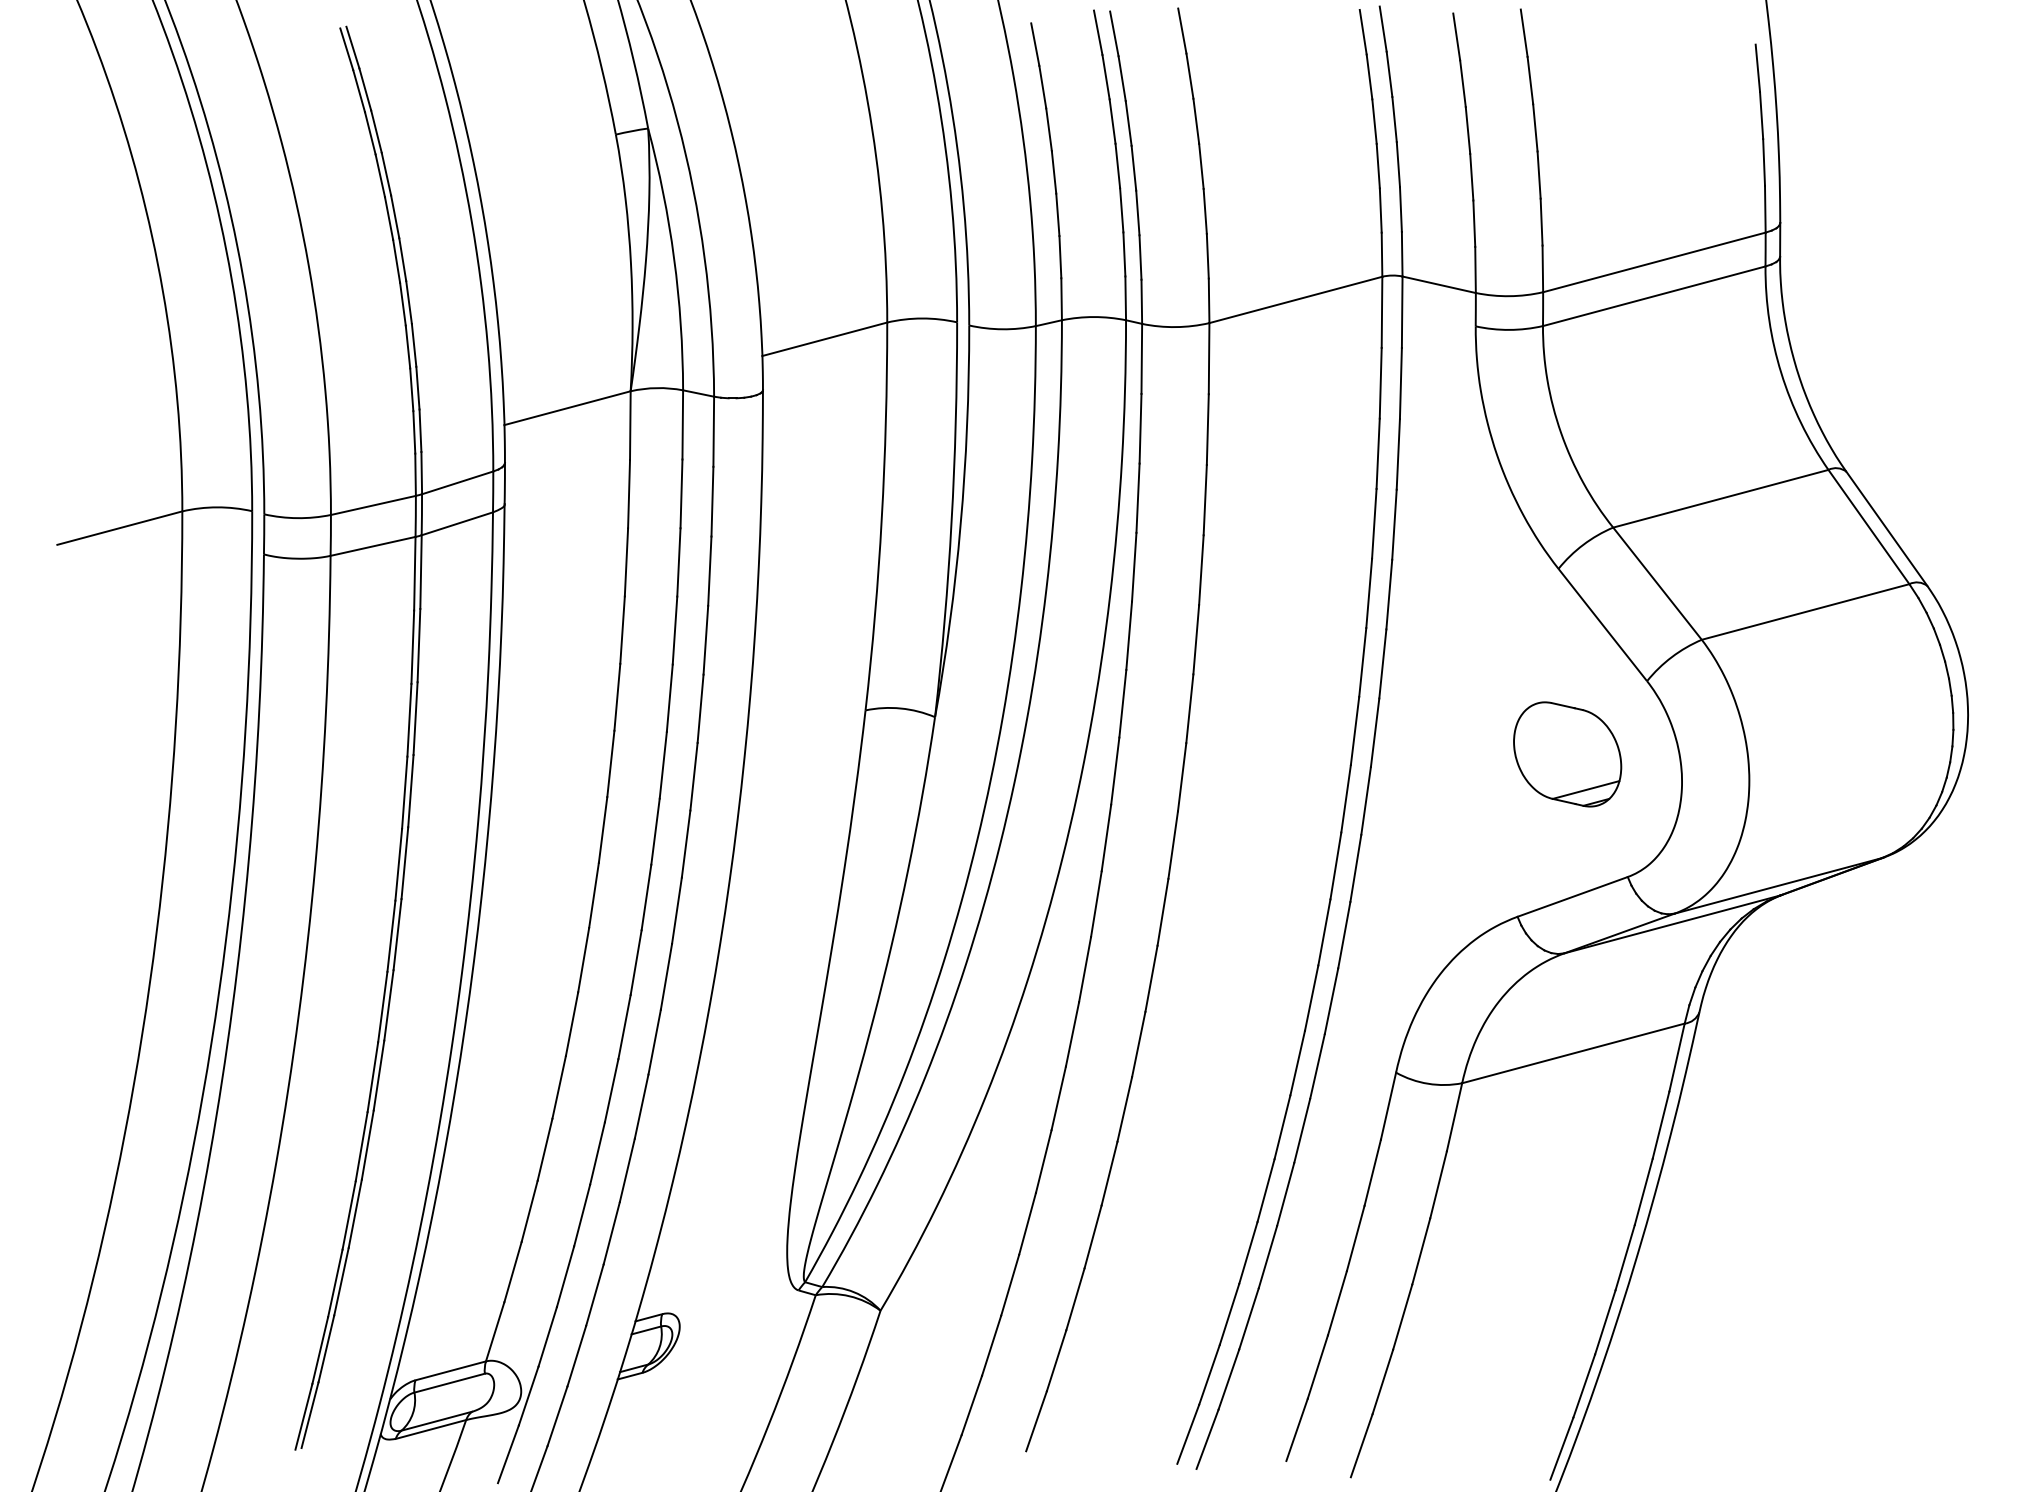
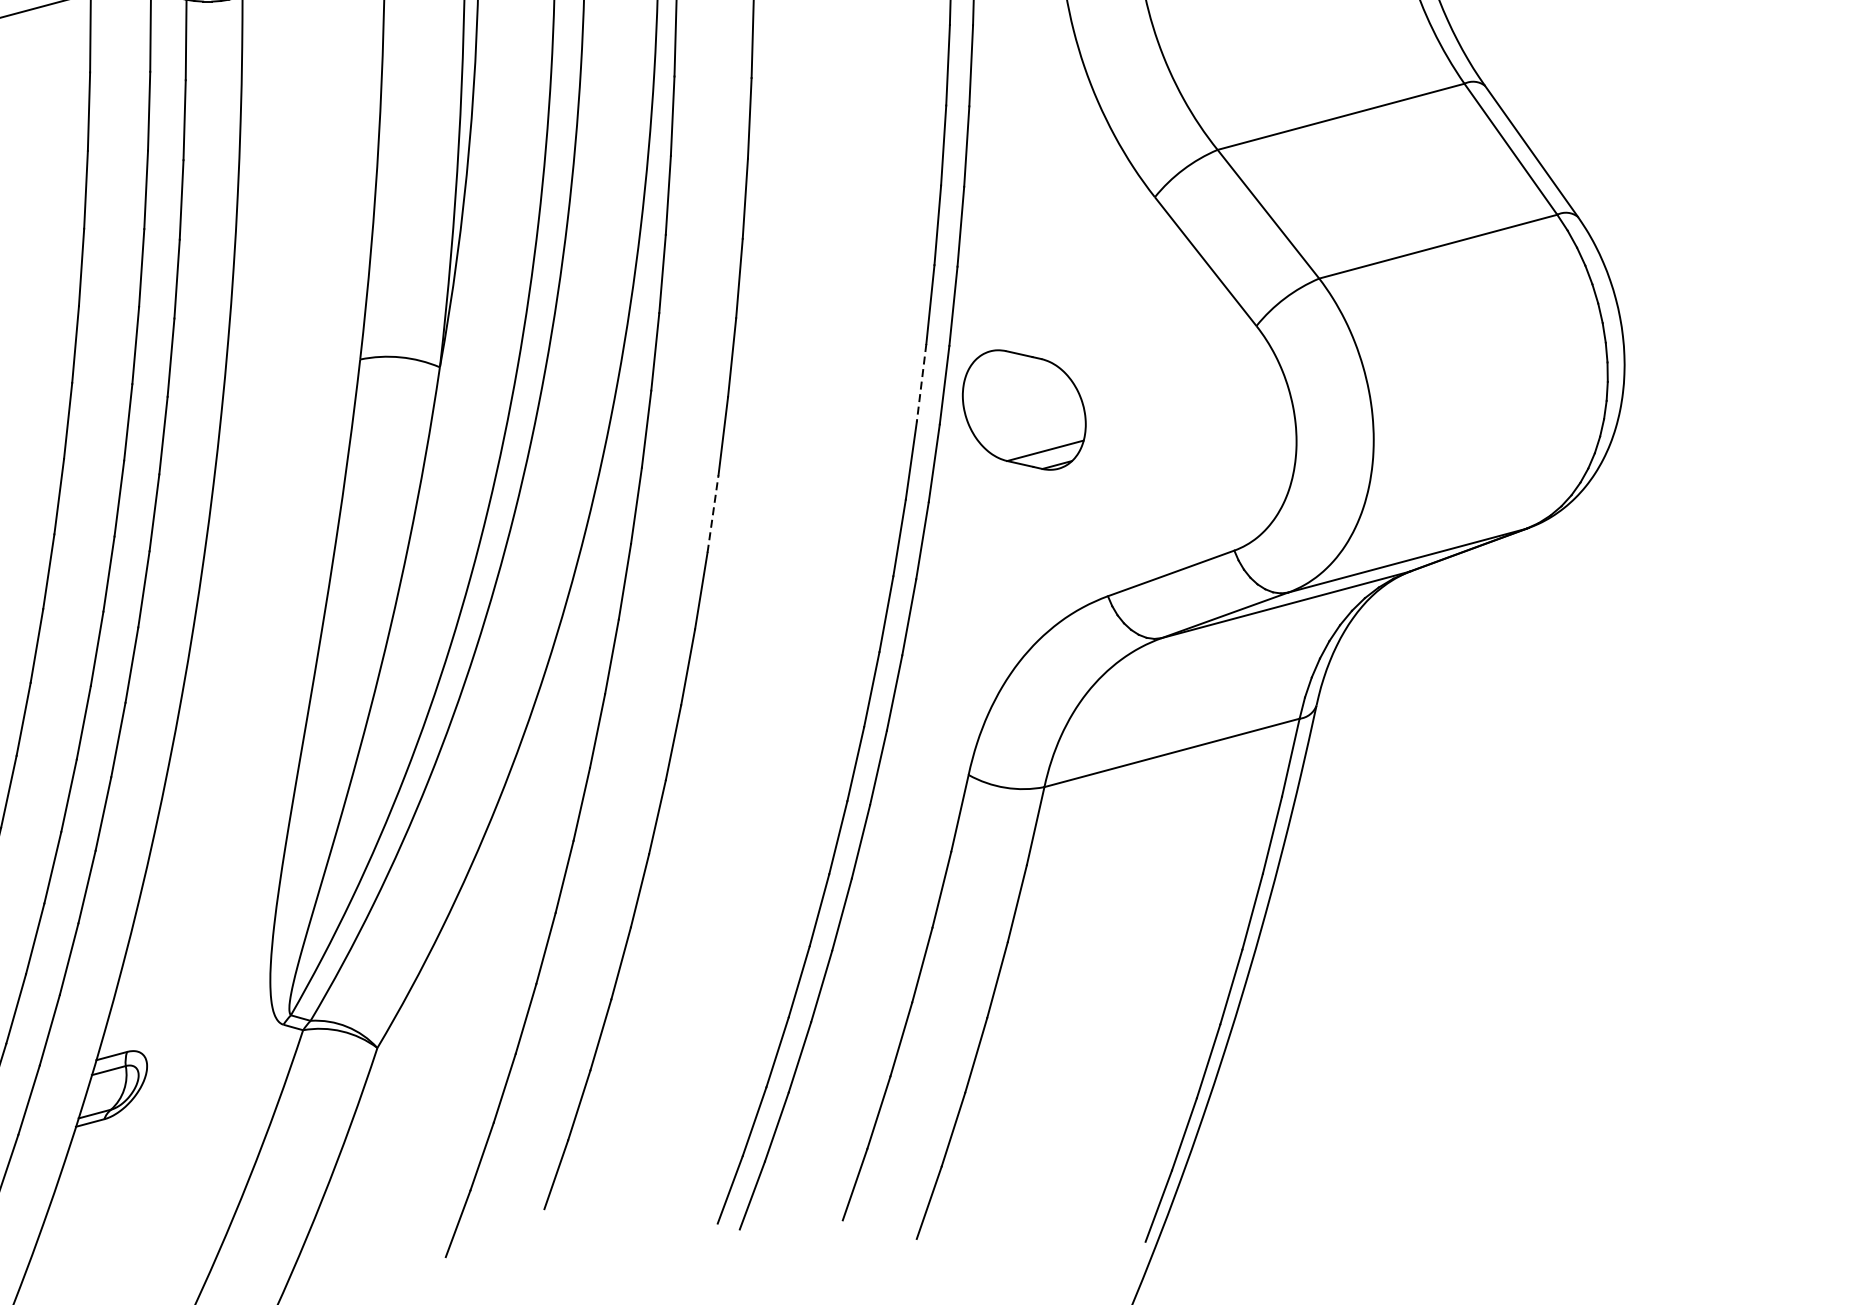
line: (1354, 731) -> (920, 383), solid -> dashed
part: (1567, 754) -> (1024, 410), moved
line: (1173, 844) -> (713, 513), solid -> dashed

